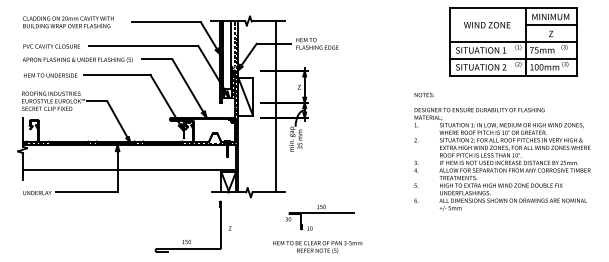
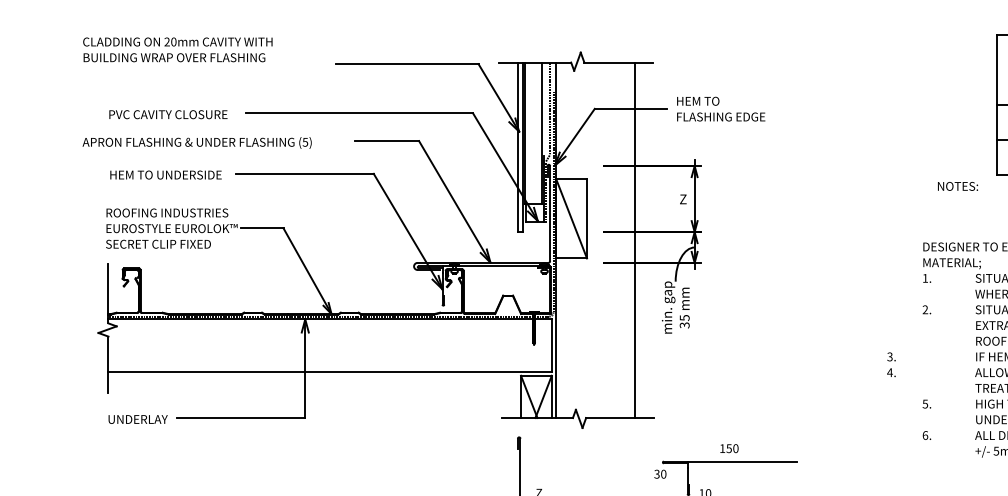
text: (68, 22) -> (178, 50), moved
text: (77, 59) -> (196, 141), moved
text: (423, 94) -> (956, 185), moved
text: (416, 166) -> (891, 364), moved

